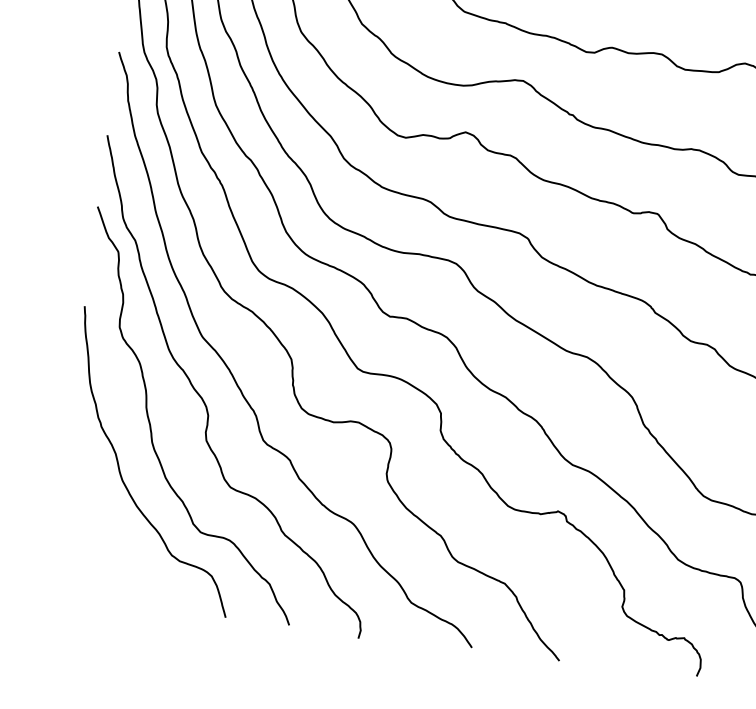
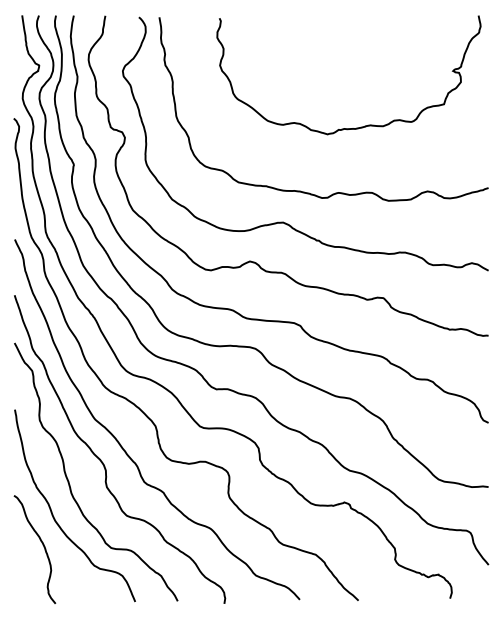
curve: (98, 514) -> (42, 545), added

